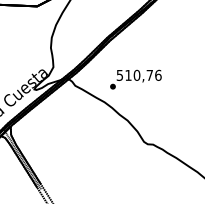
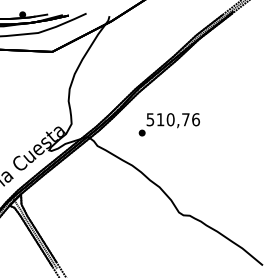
text: (135, 79) -> (168, 124), moved

